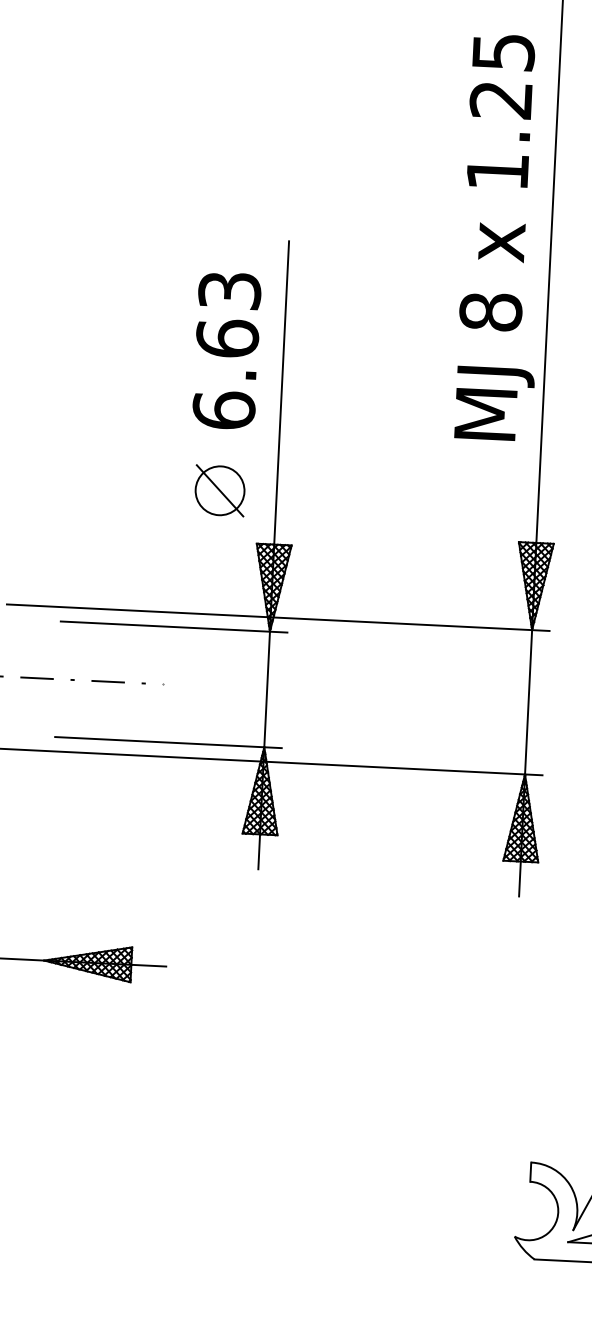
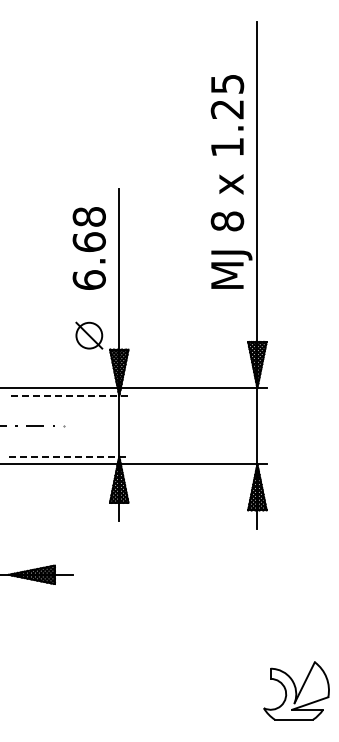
text: (228, 289) -> (88, 216), 6.63 -> 6.68
part: (220, 490) -> (89, 335), moved
line: (173, 626) -> (68, 395), solid -> dashed
line: (168, 742) -> (68, 456), solid -> dashed

